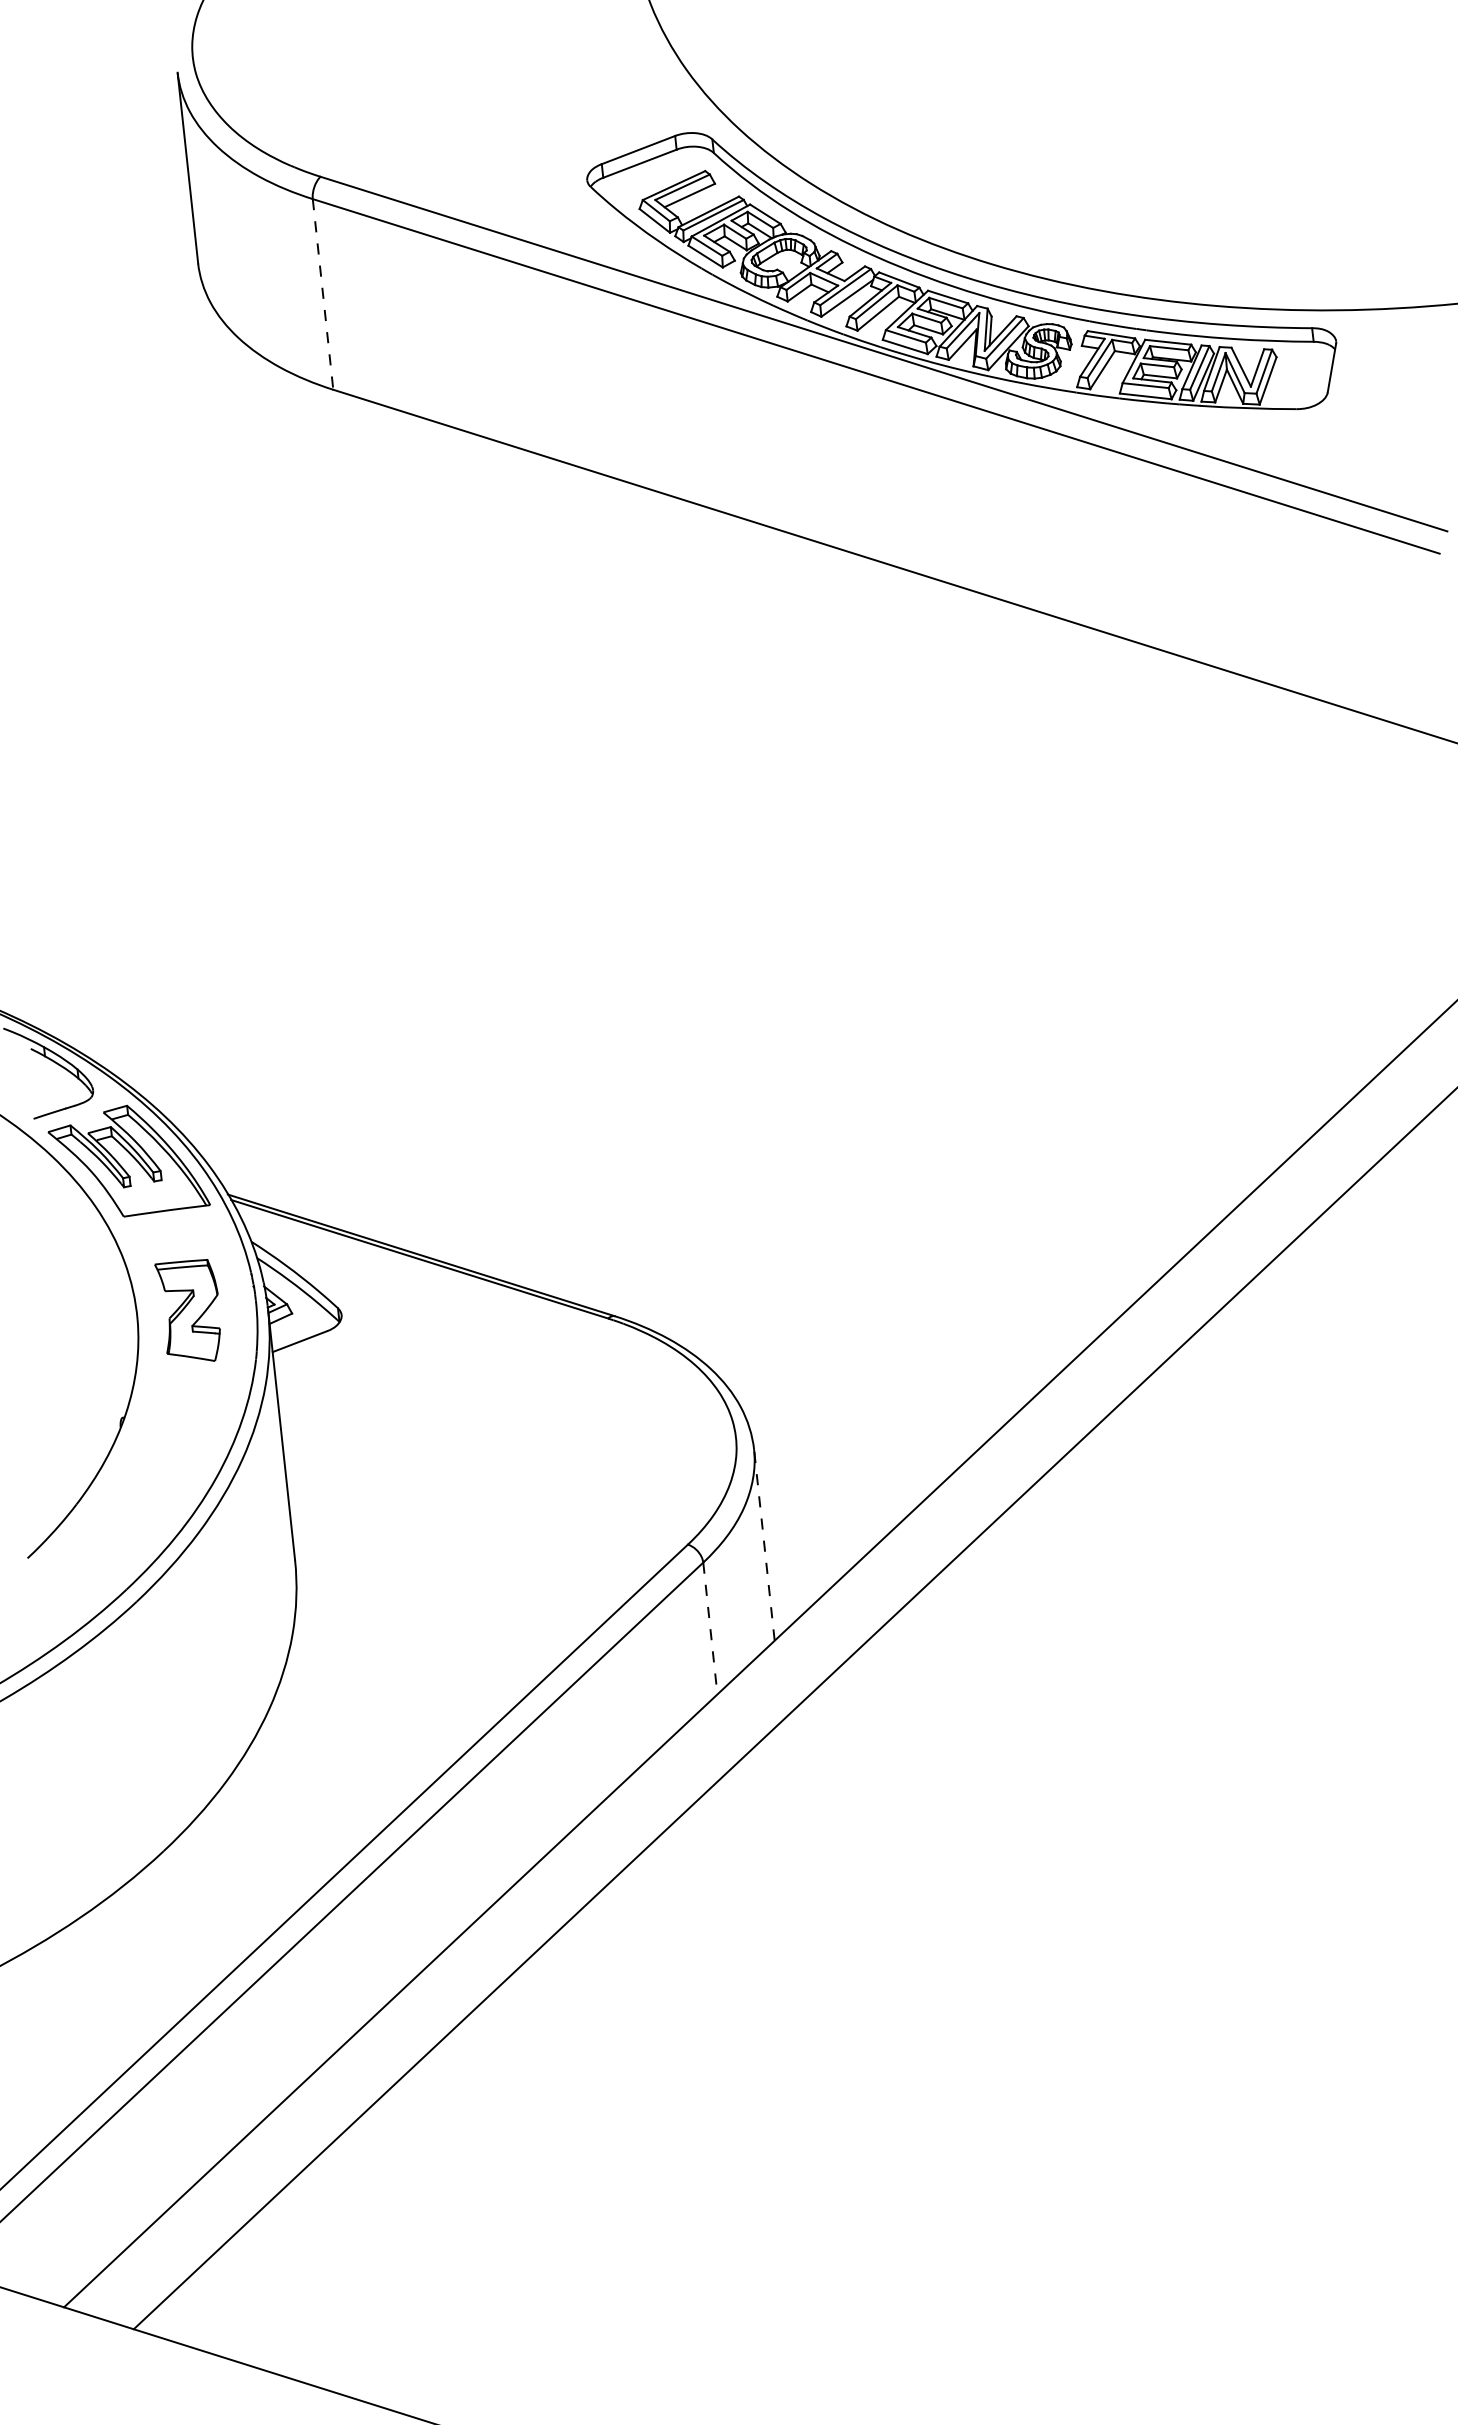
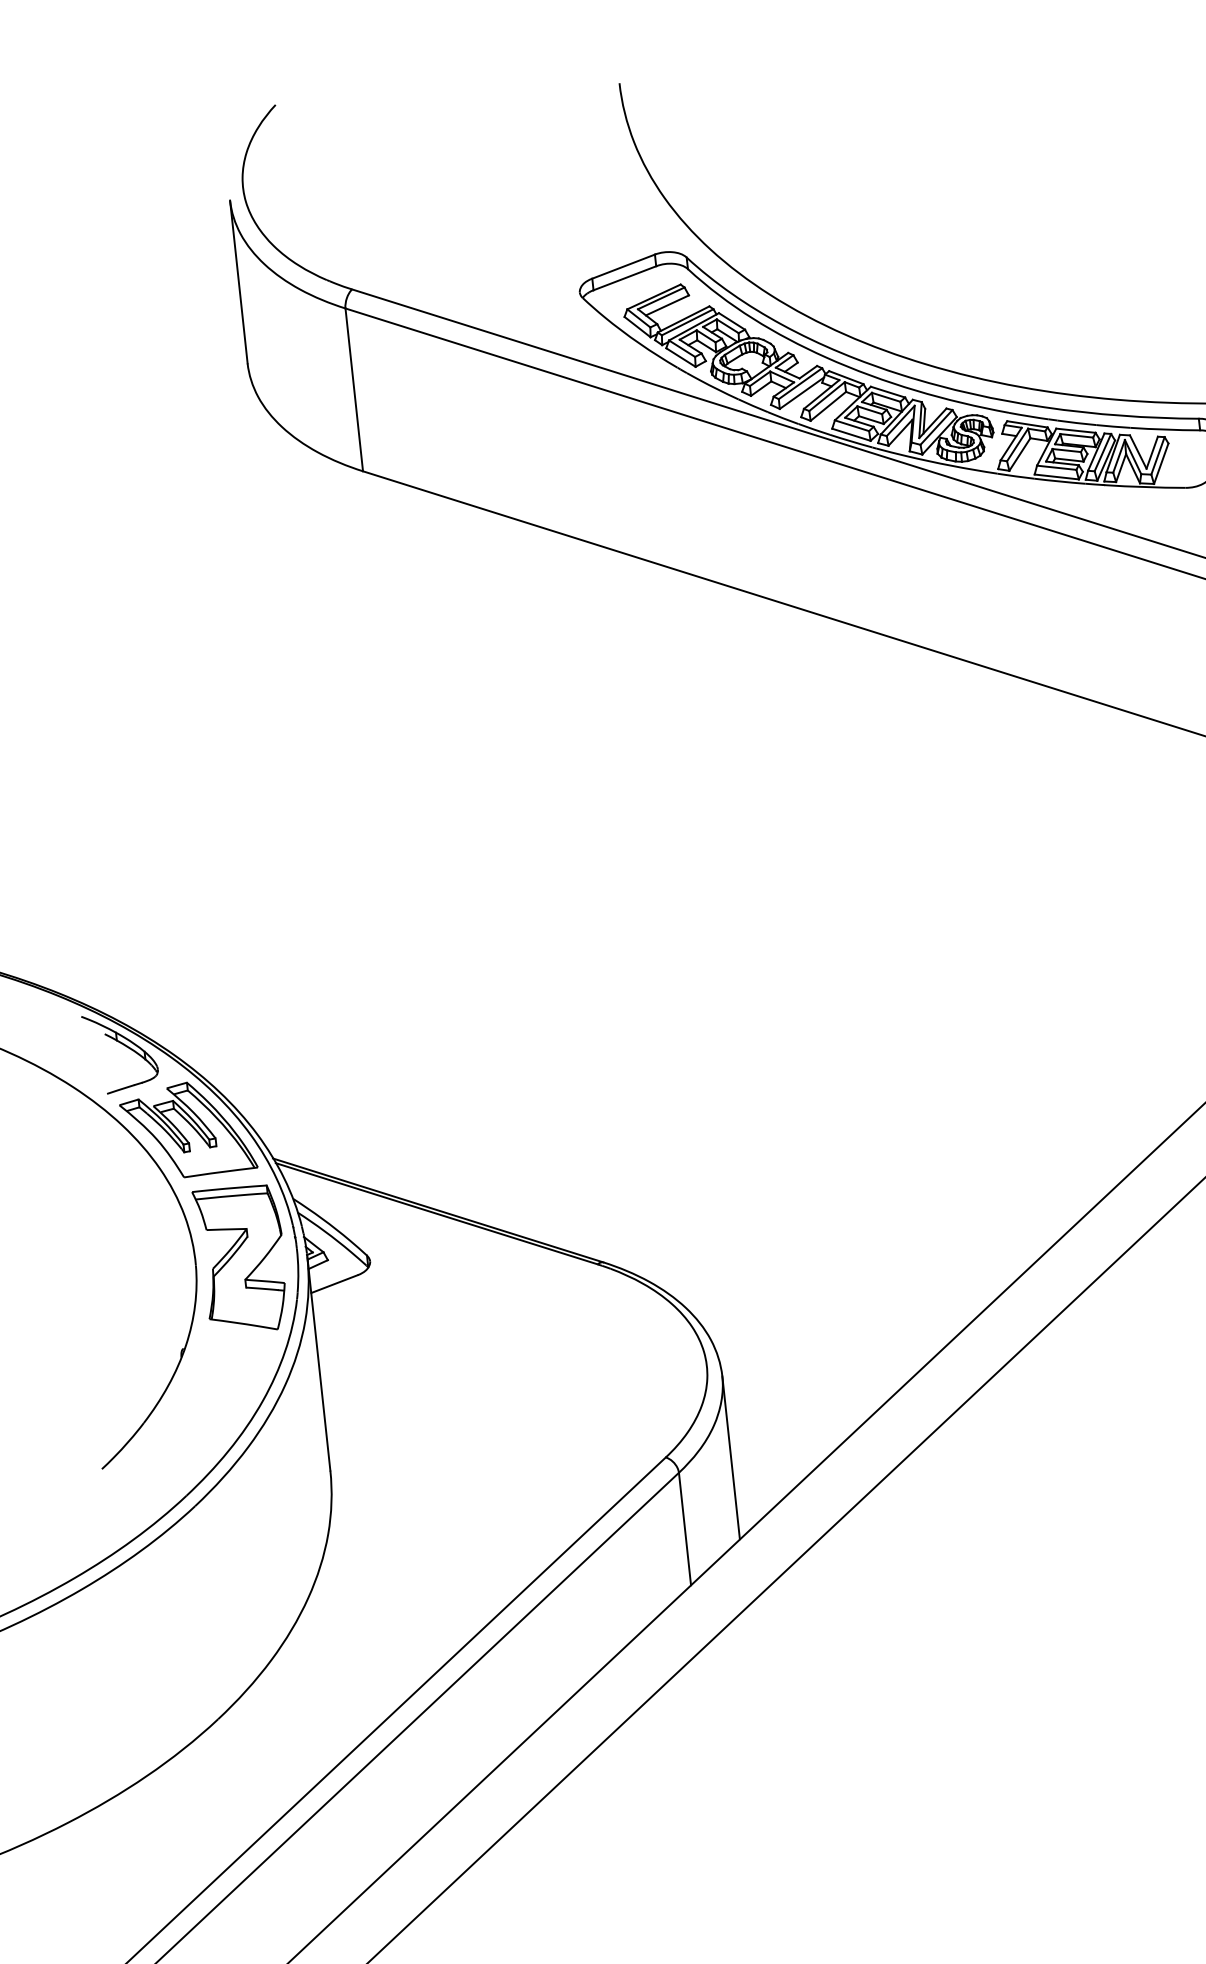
line: (323, 294) -> (354, 389), dashed -> solid
part: (187, 1310) -> (238, 1257), size x1.67
line: (764, 1545) -> (731, 1458), dashed -> solid
line: (710, 1629) -> (685, 1529), dashed -> solid

